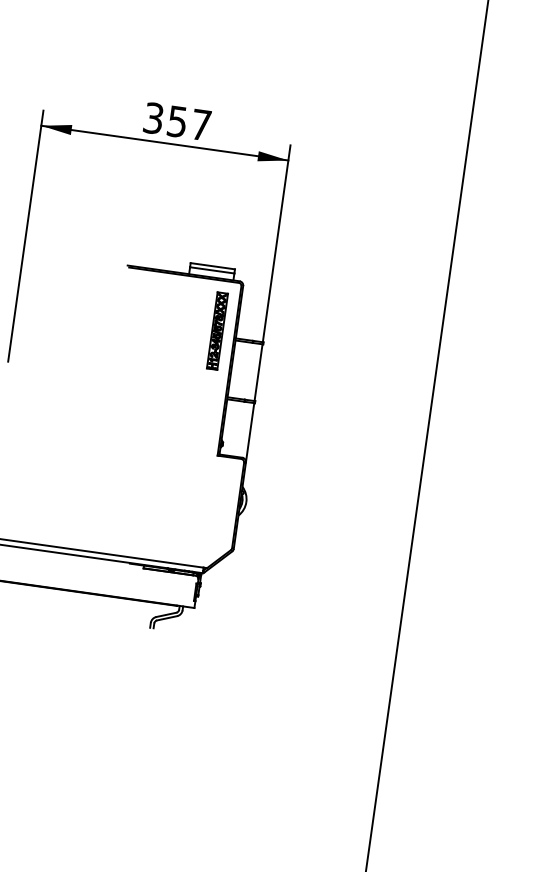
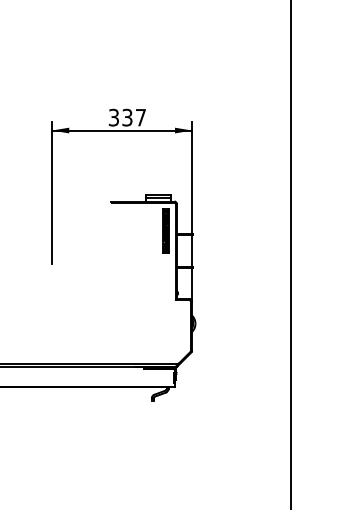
text: (177, 119) -> (127, 116), 357 -> 337

